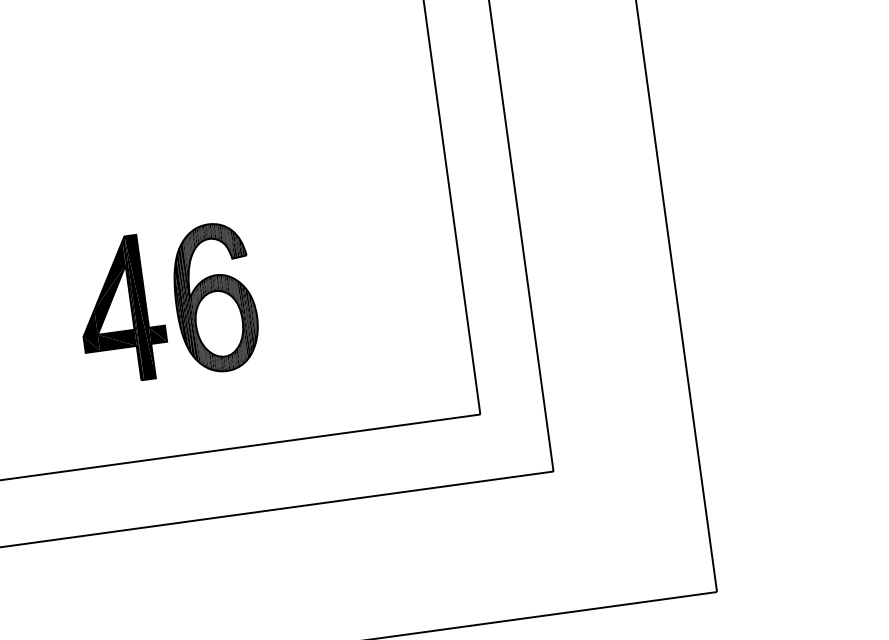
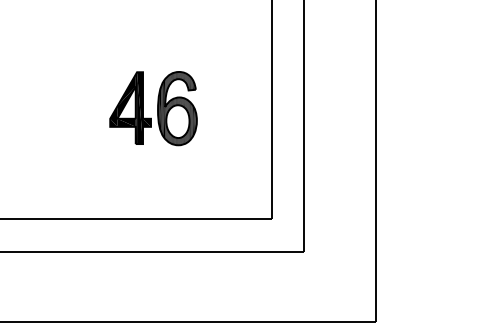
part: (167, 304) -> (153, 108), moved

